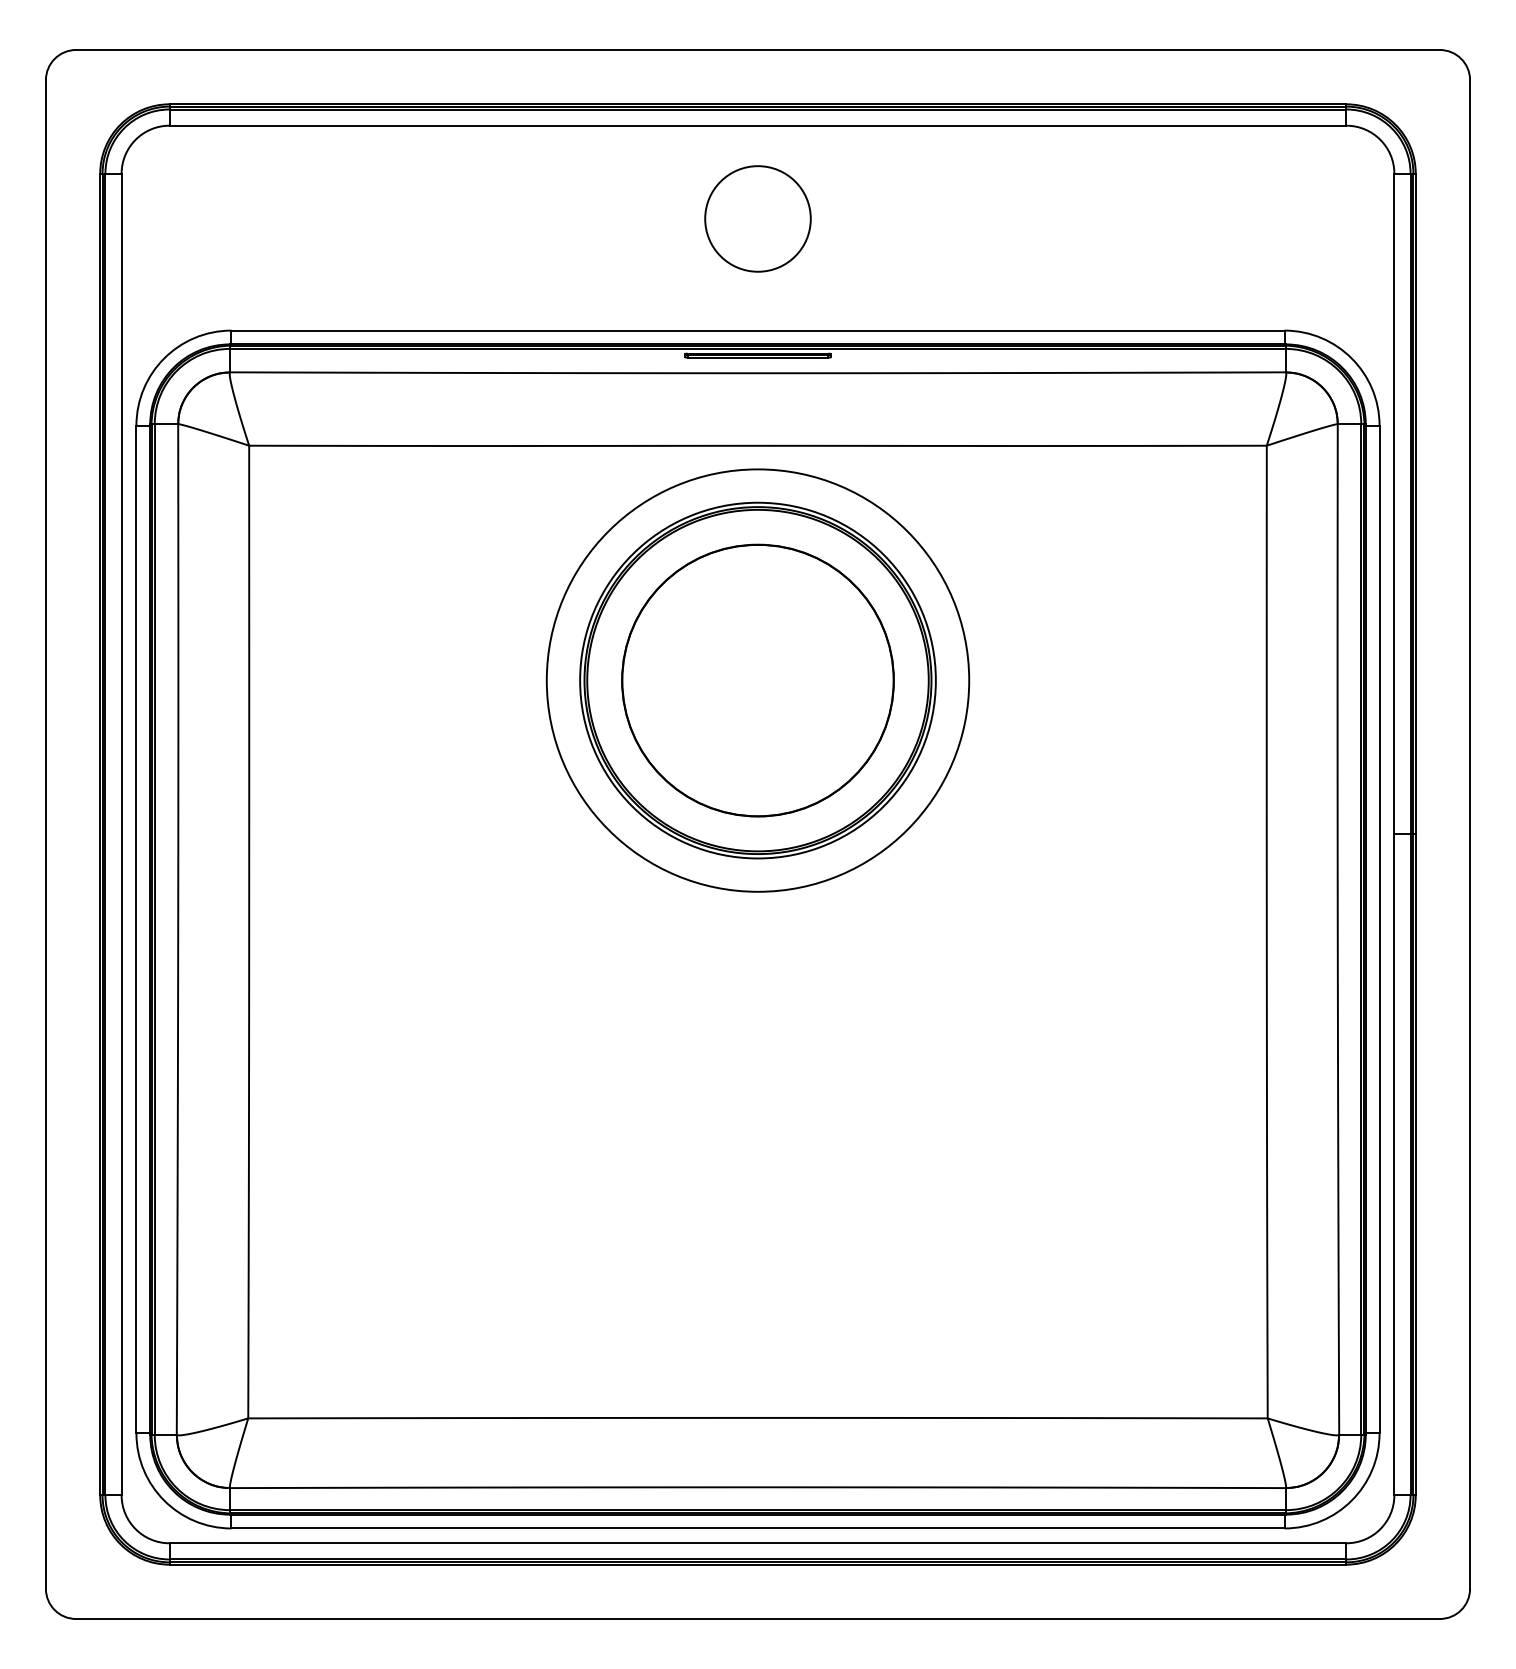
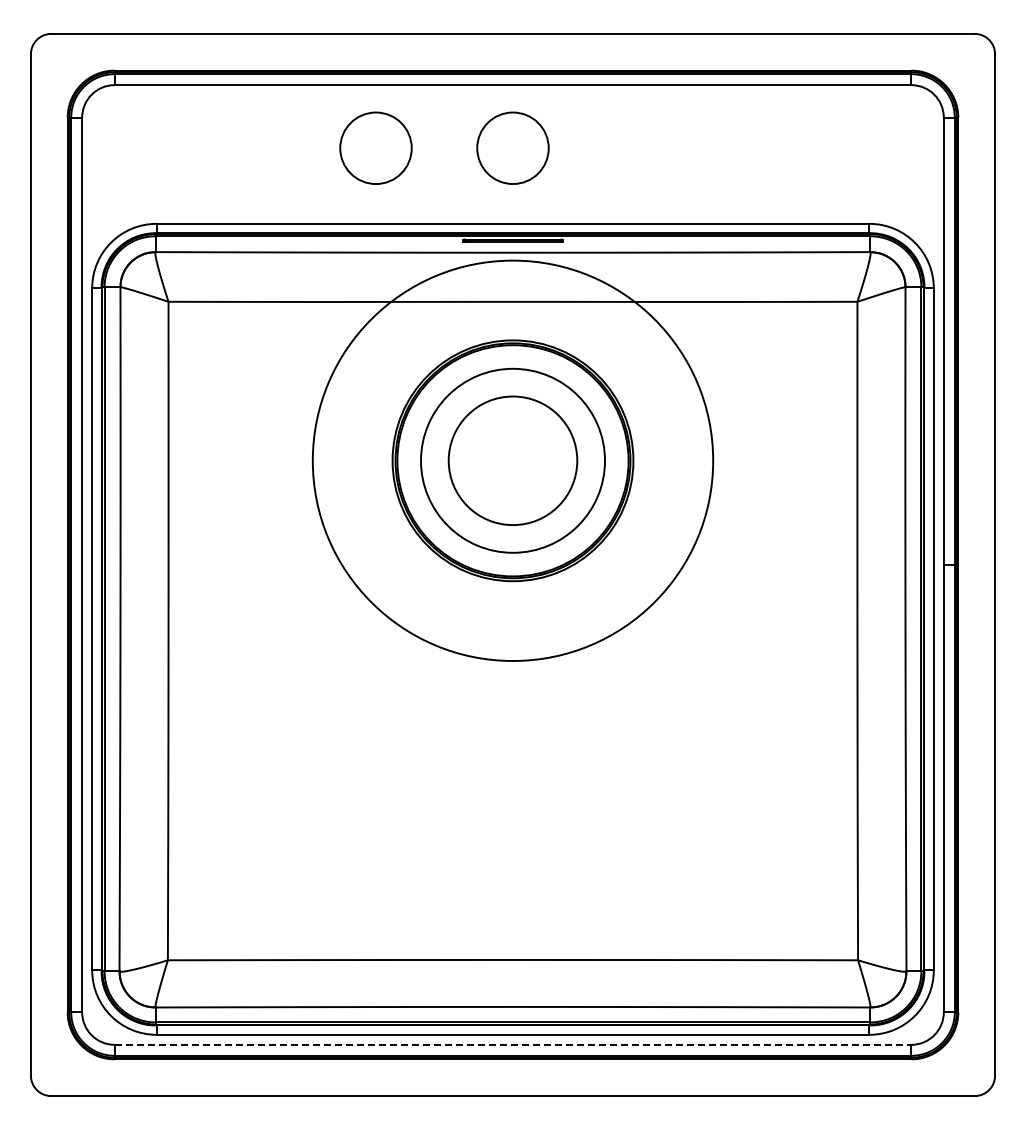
circle: (554, 217) -> (375, 147), added
circle: (757, 680) -> (512, 460), size x0.7
circle: (757, 680) -> (512, 460), size x1.4
line: (758, 1542) -> (513, 1044), solid -> dashed

